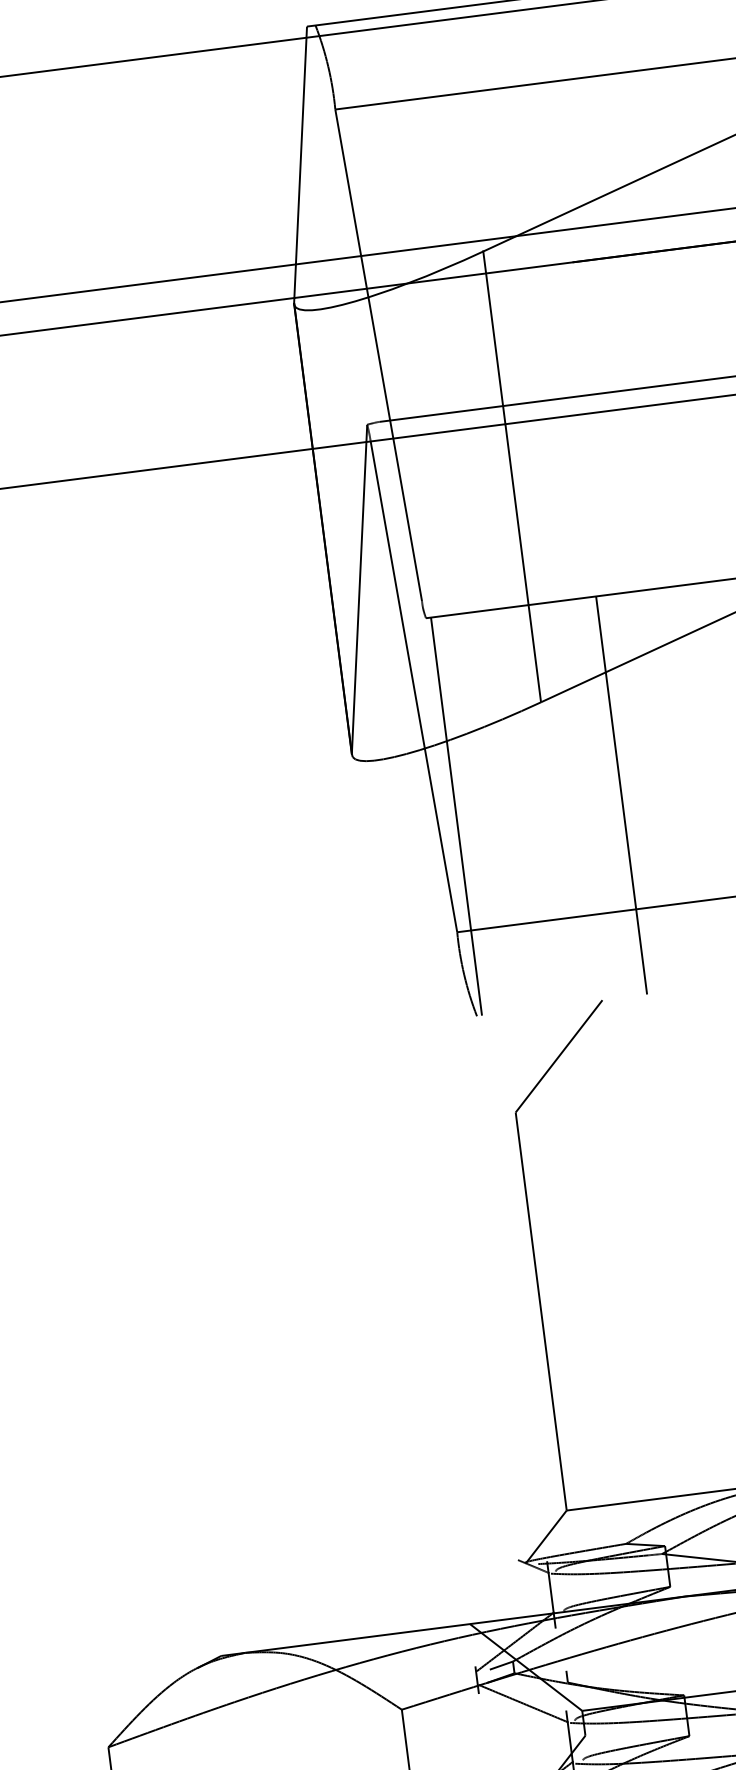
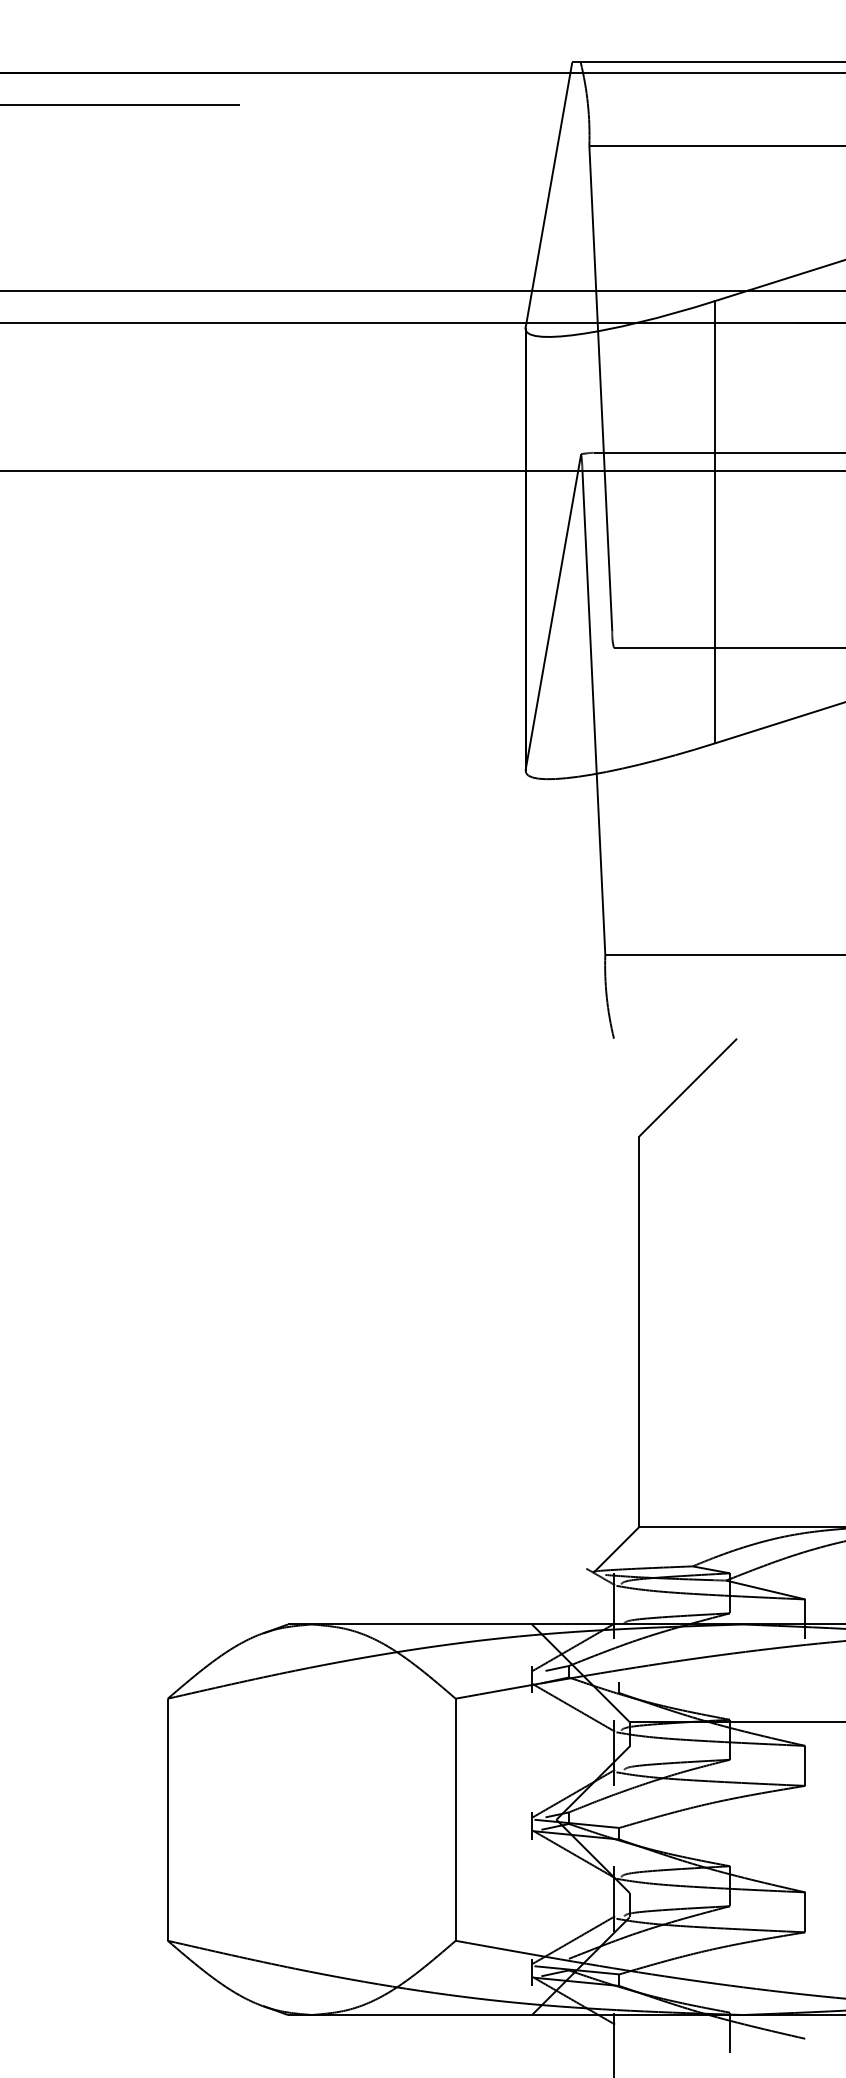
line: (621, 795) -> (780, 843), removed
line: (456, 816) -> (618, 843), removed

